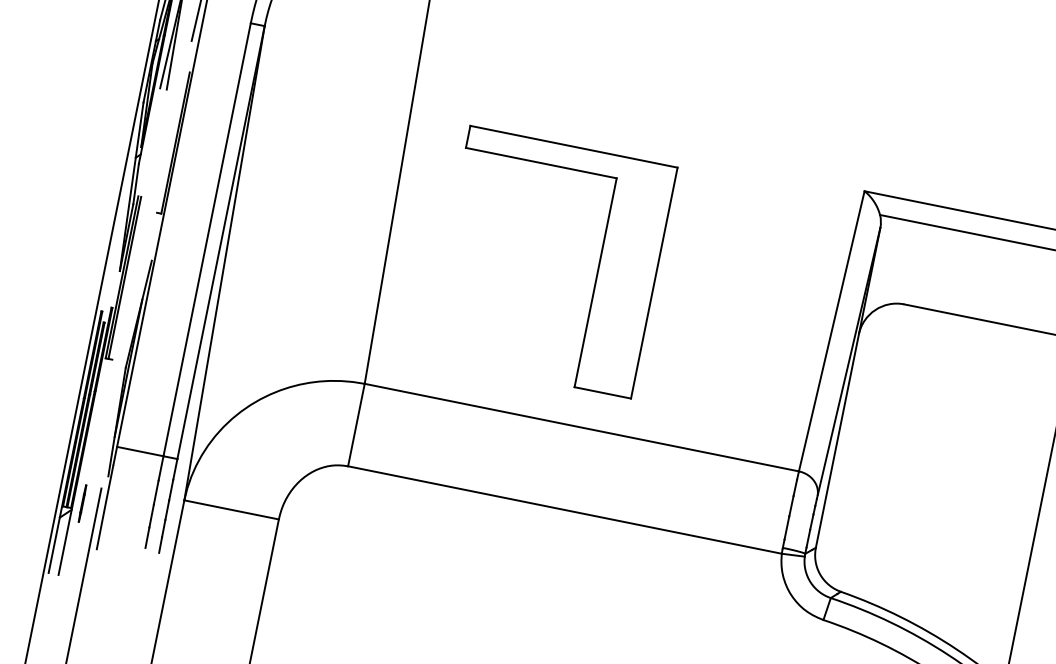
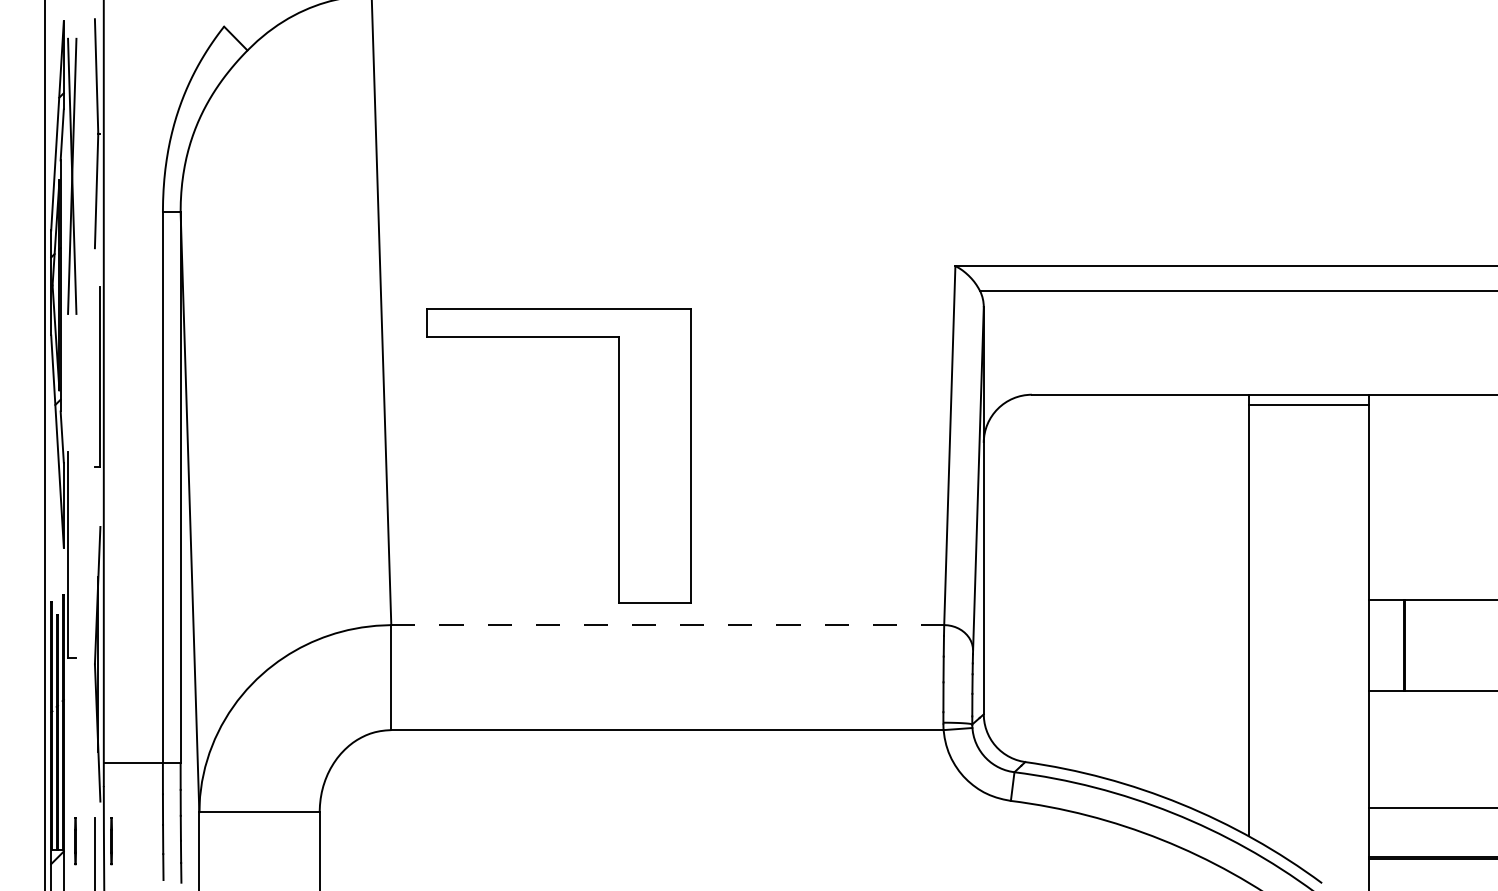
part: (597, 270) -> (618, 455), moved
line: (124, 277) -> (71, 554), removed
line: (582, 428) -> (668, 625), solid -> dashed
line: (110, 509) -> (111, 841), added

